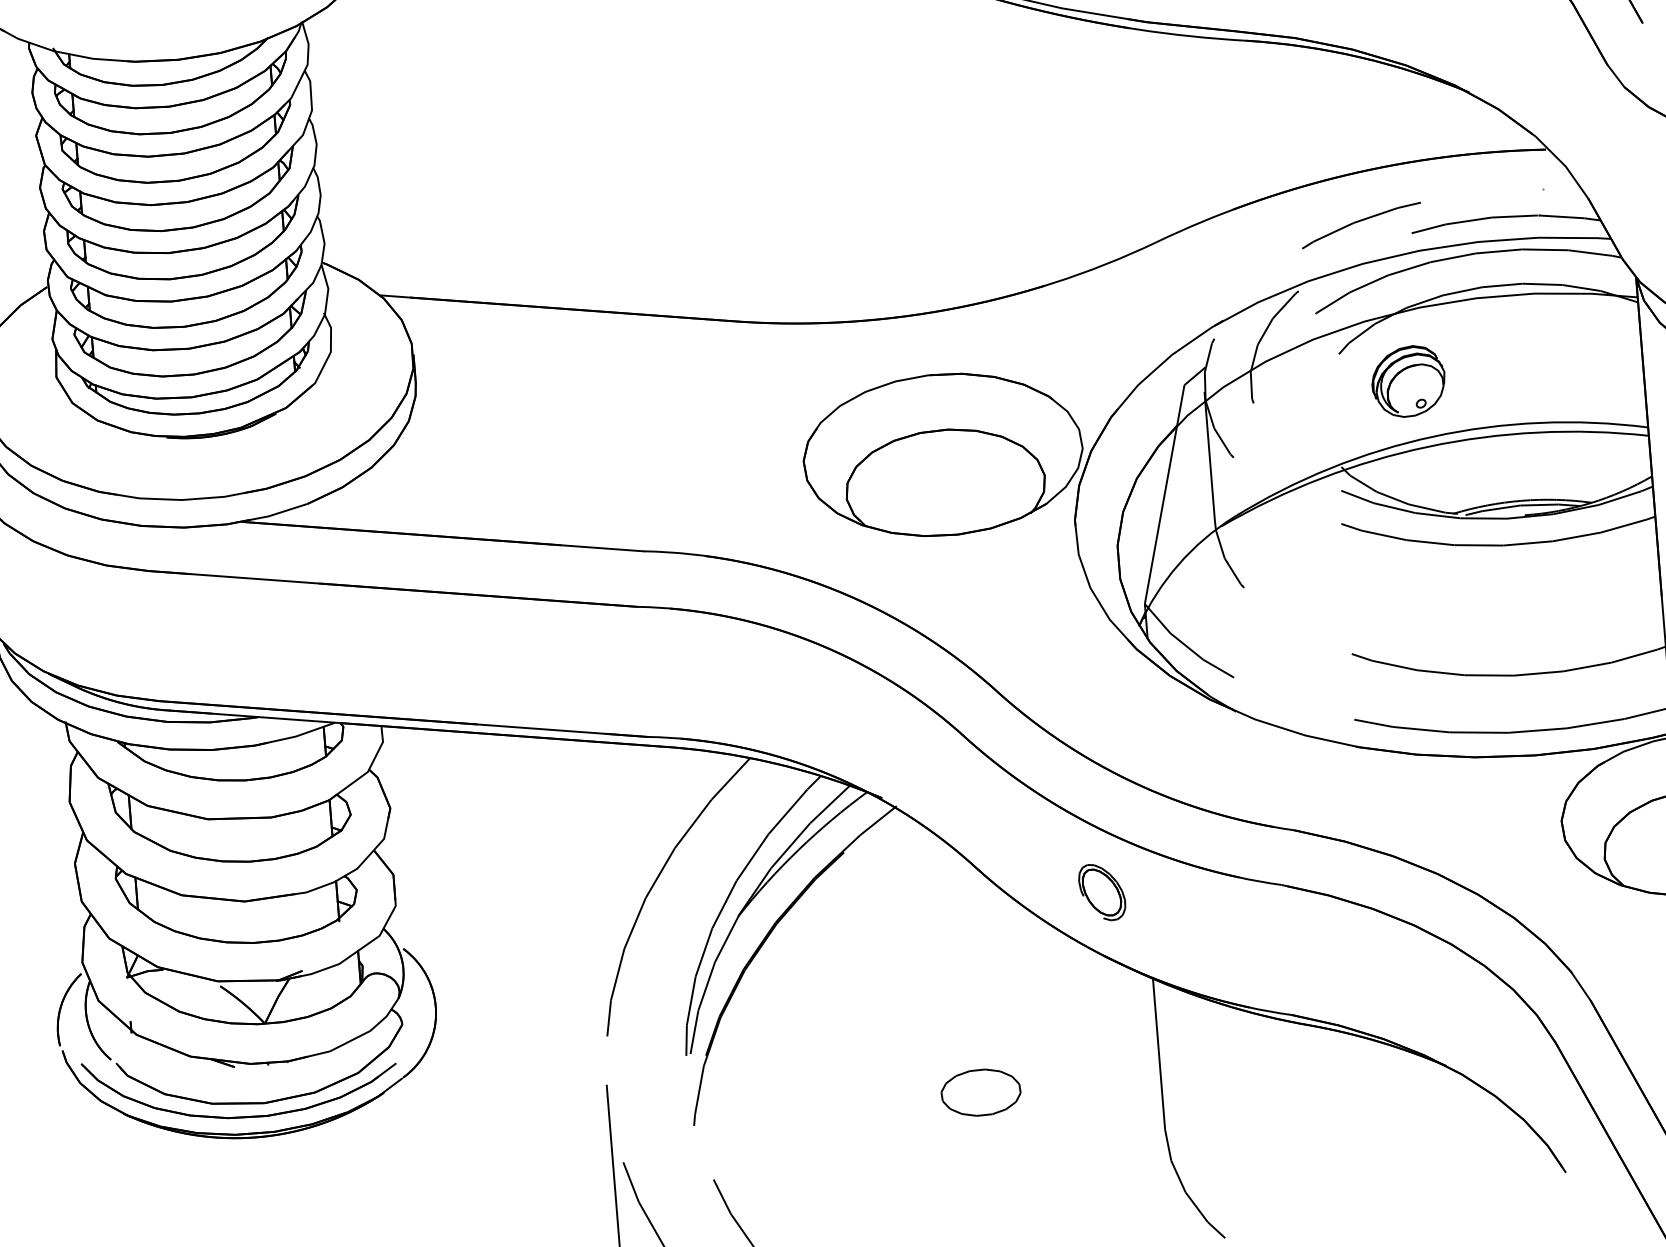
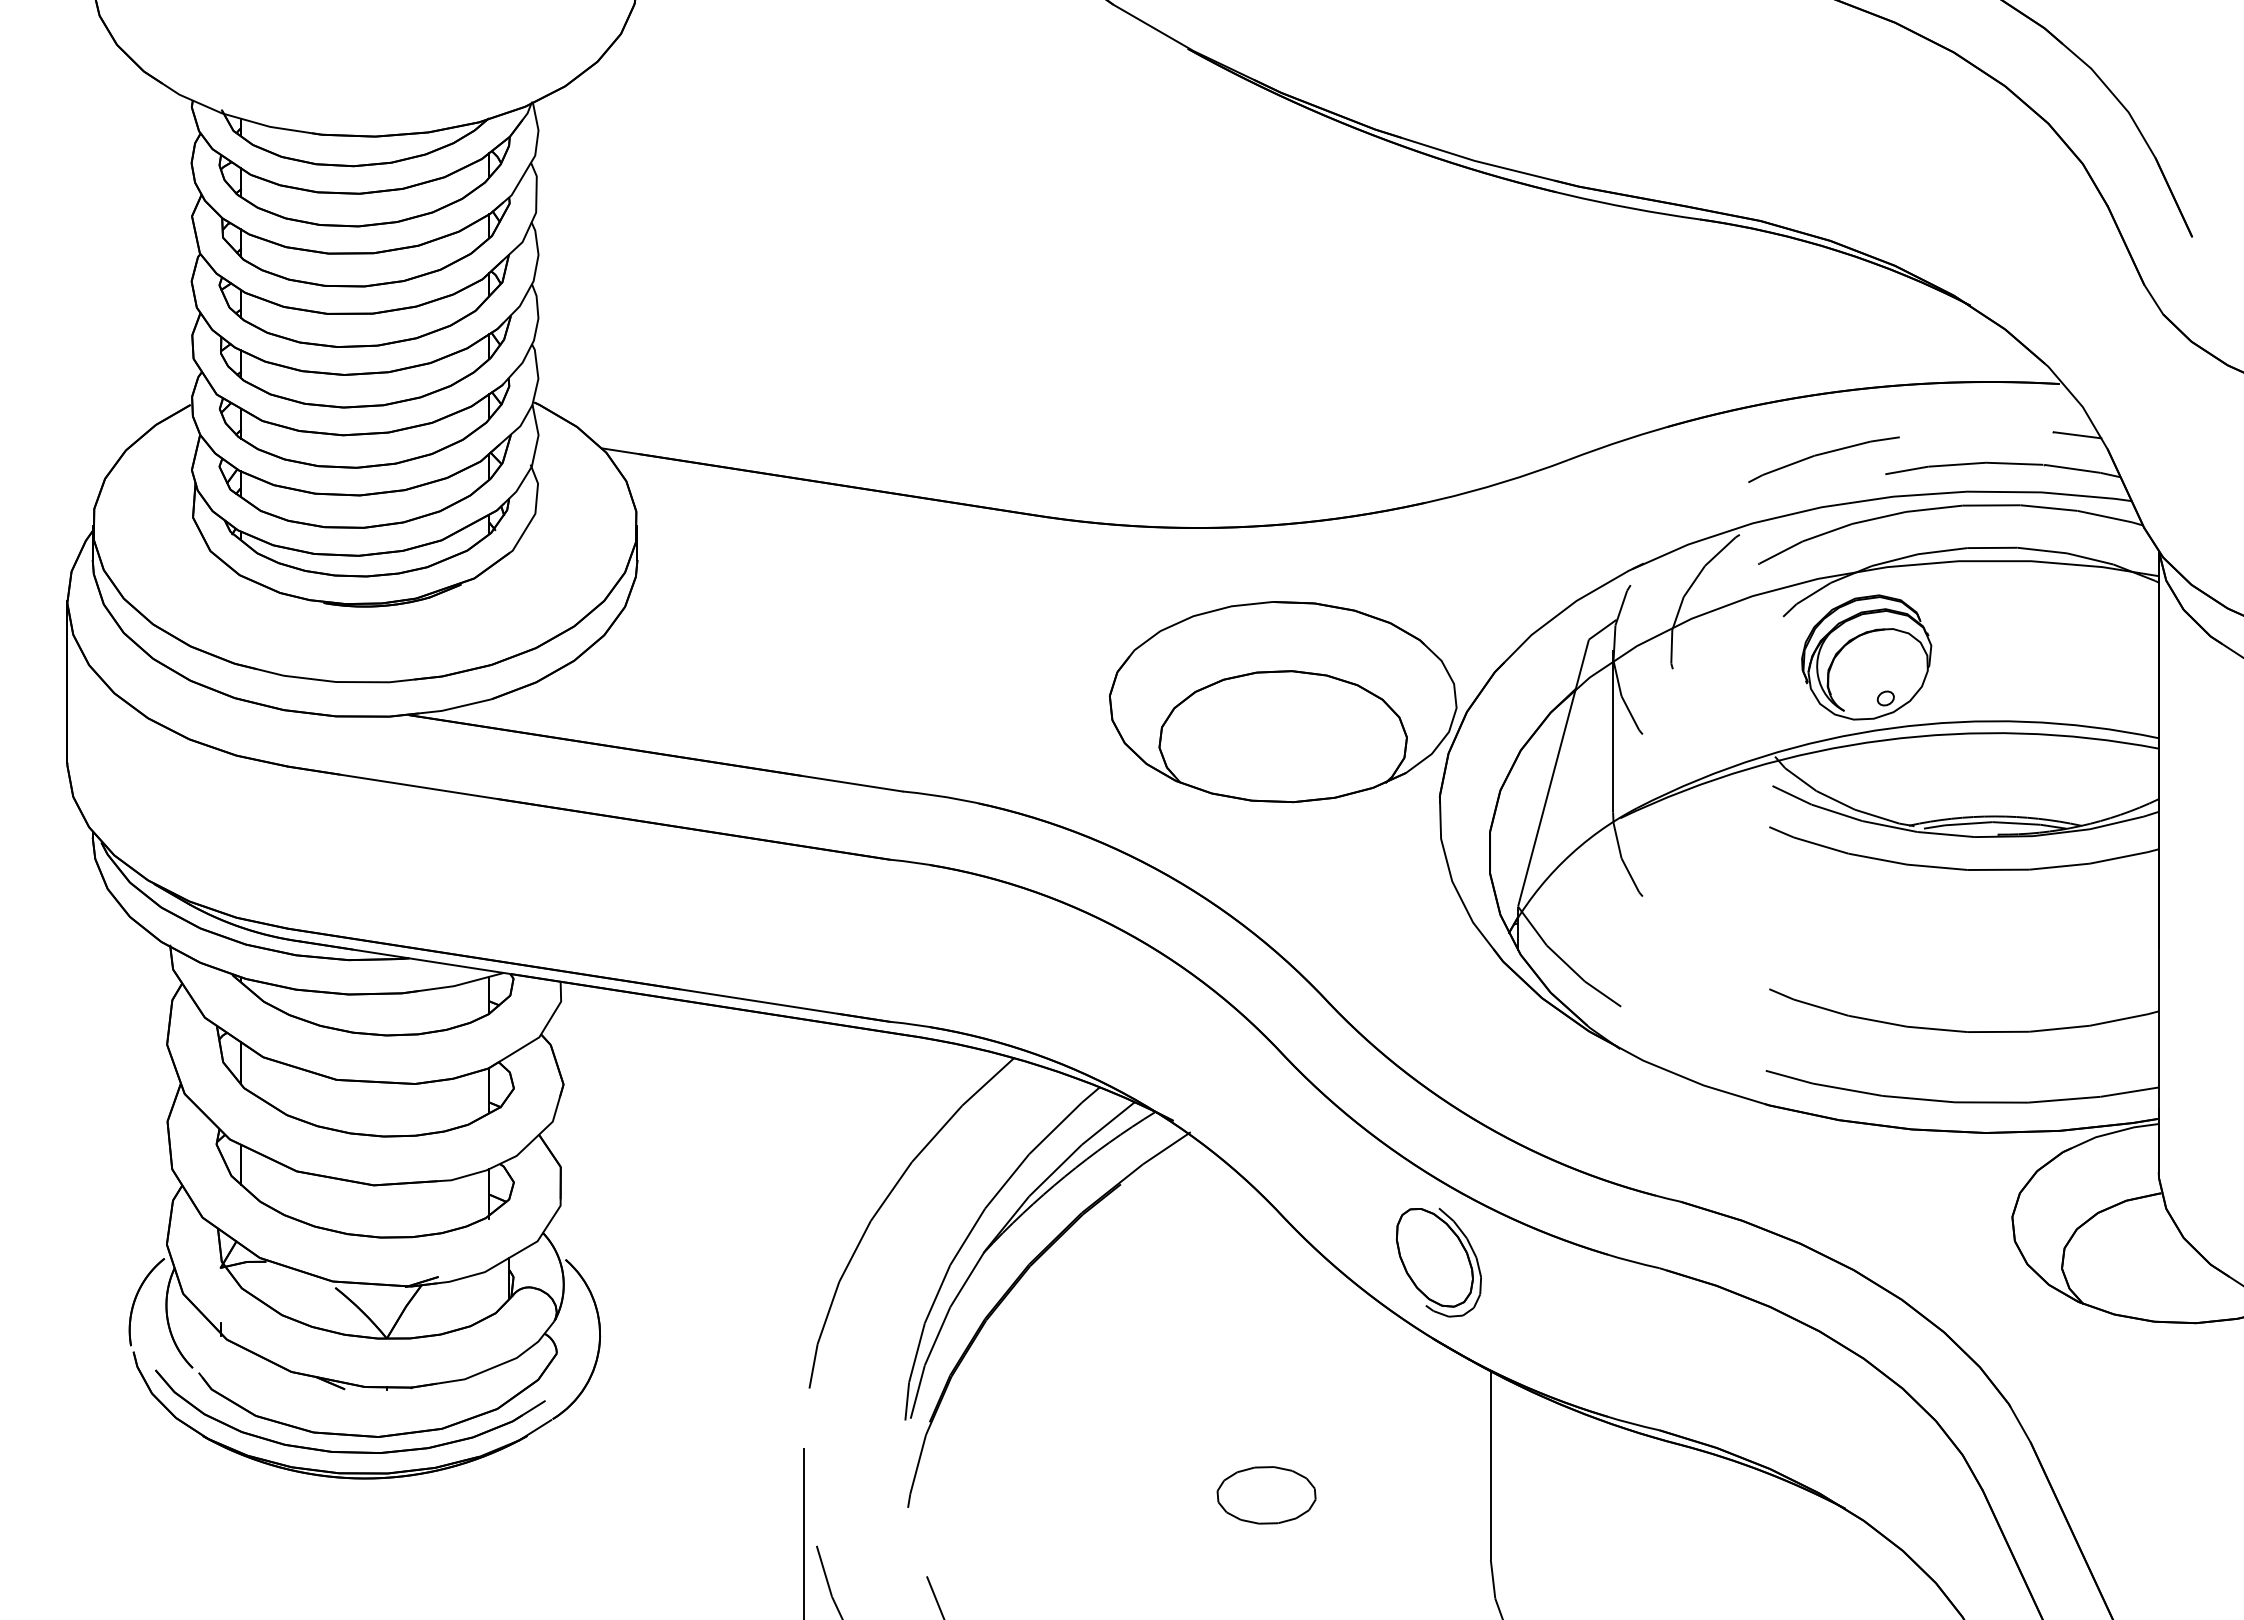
line: (1563, 189) -> (2077, 435), added
part: (1408, 381) -> (1866, 657), size x1.43
part: (1103, 894) -> (1438, 1262), size x1.67

